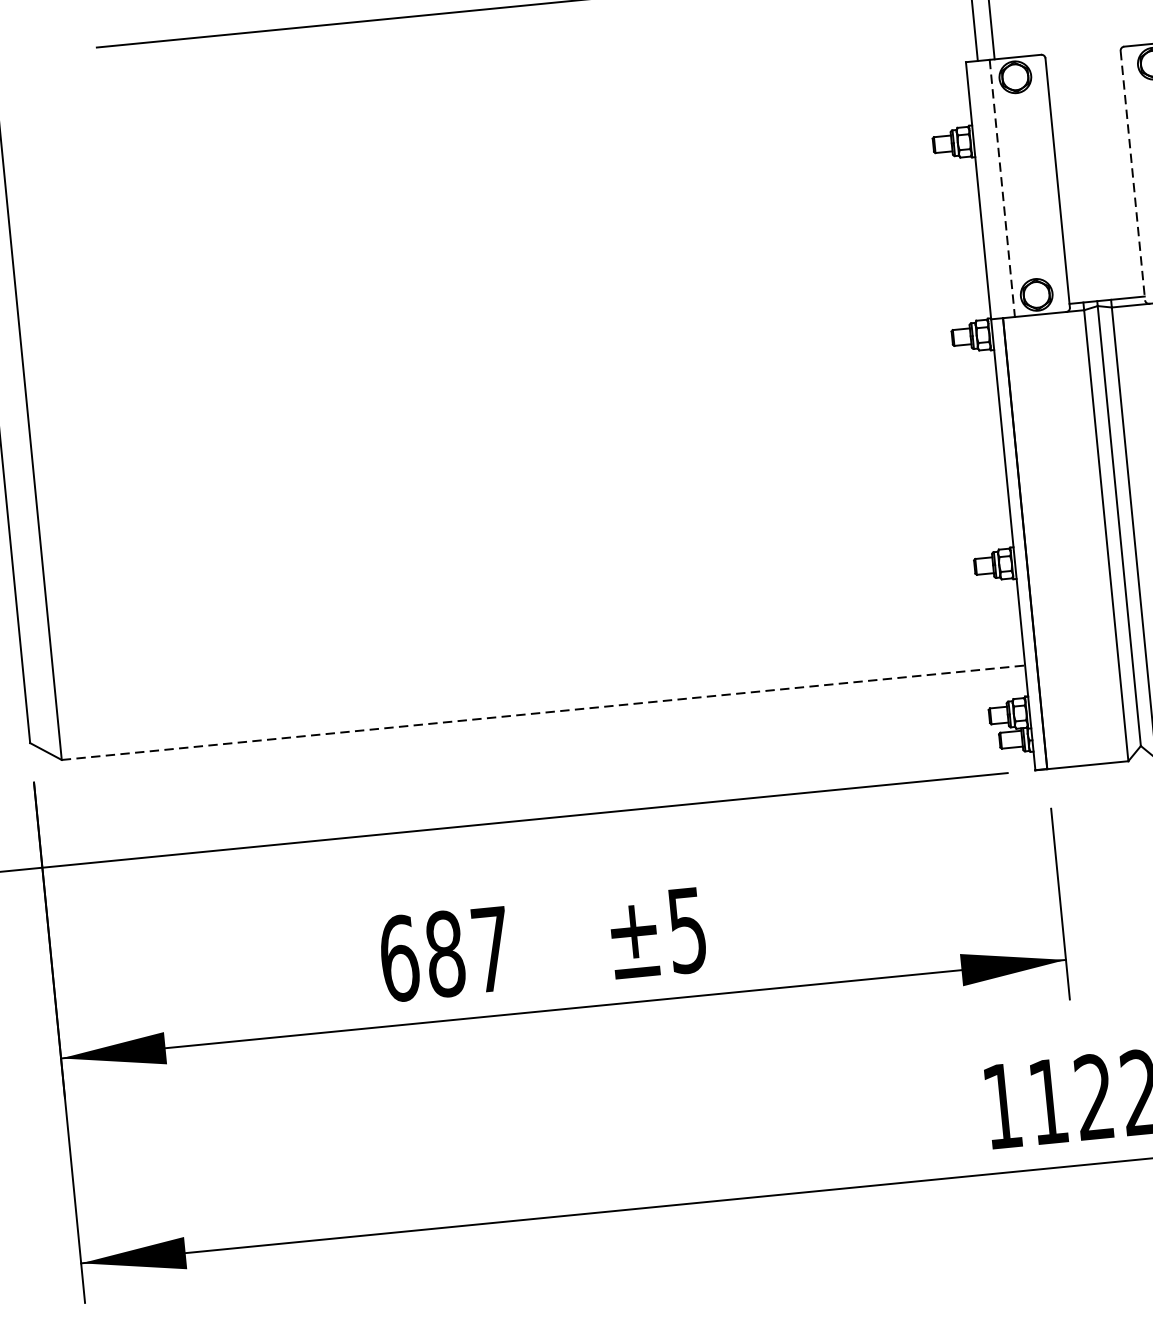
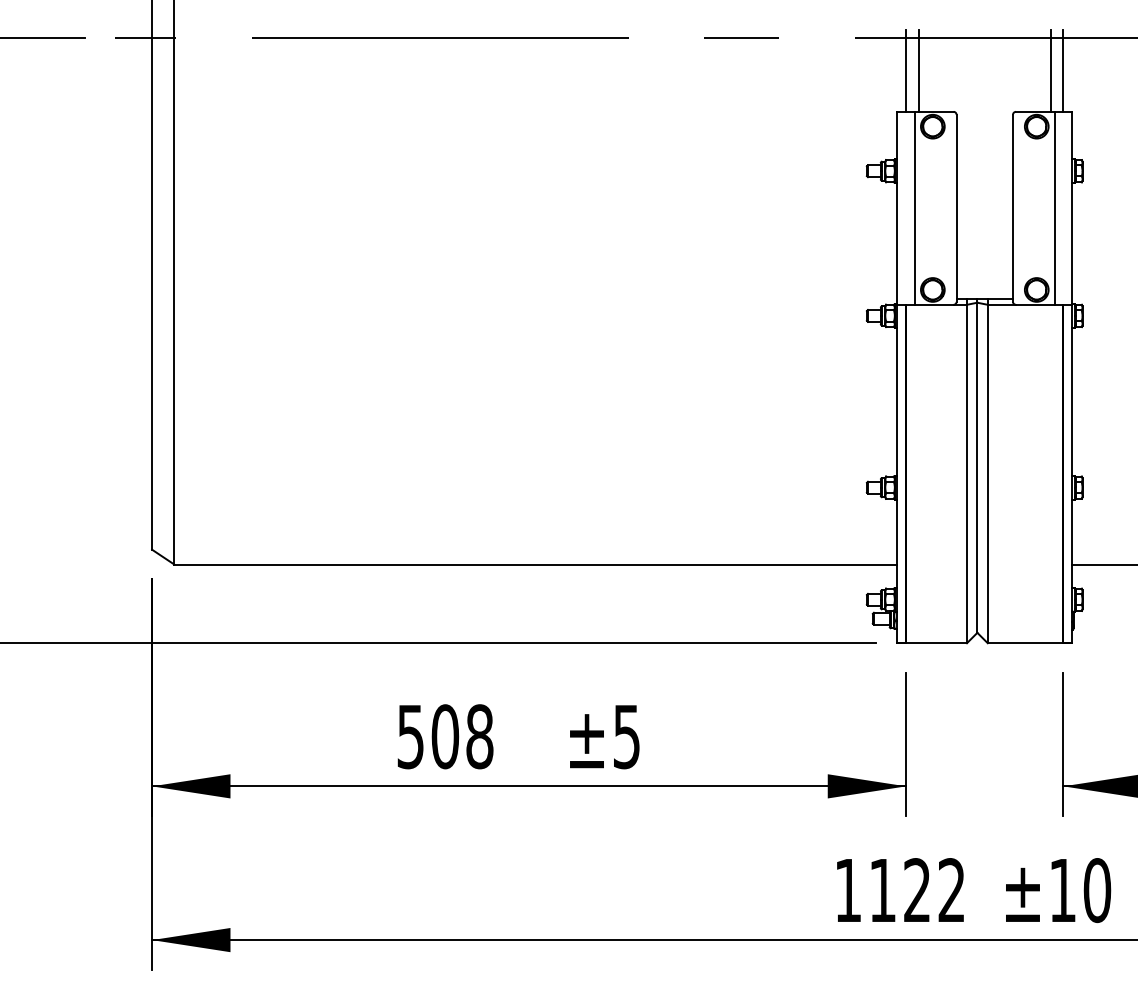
line: (1133, 175) -> (1013, 208), dashed -> solid
line: (1002, 188) -> (915, 208), dashed -> solid
line: (544, 712) -> (536, 564), dashed -> solid
text: (445, 953) -> (445, 736), 687 -> 508

